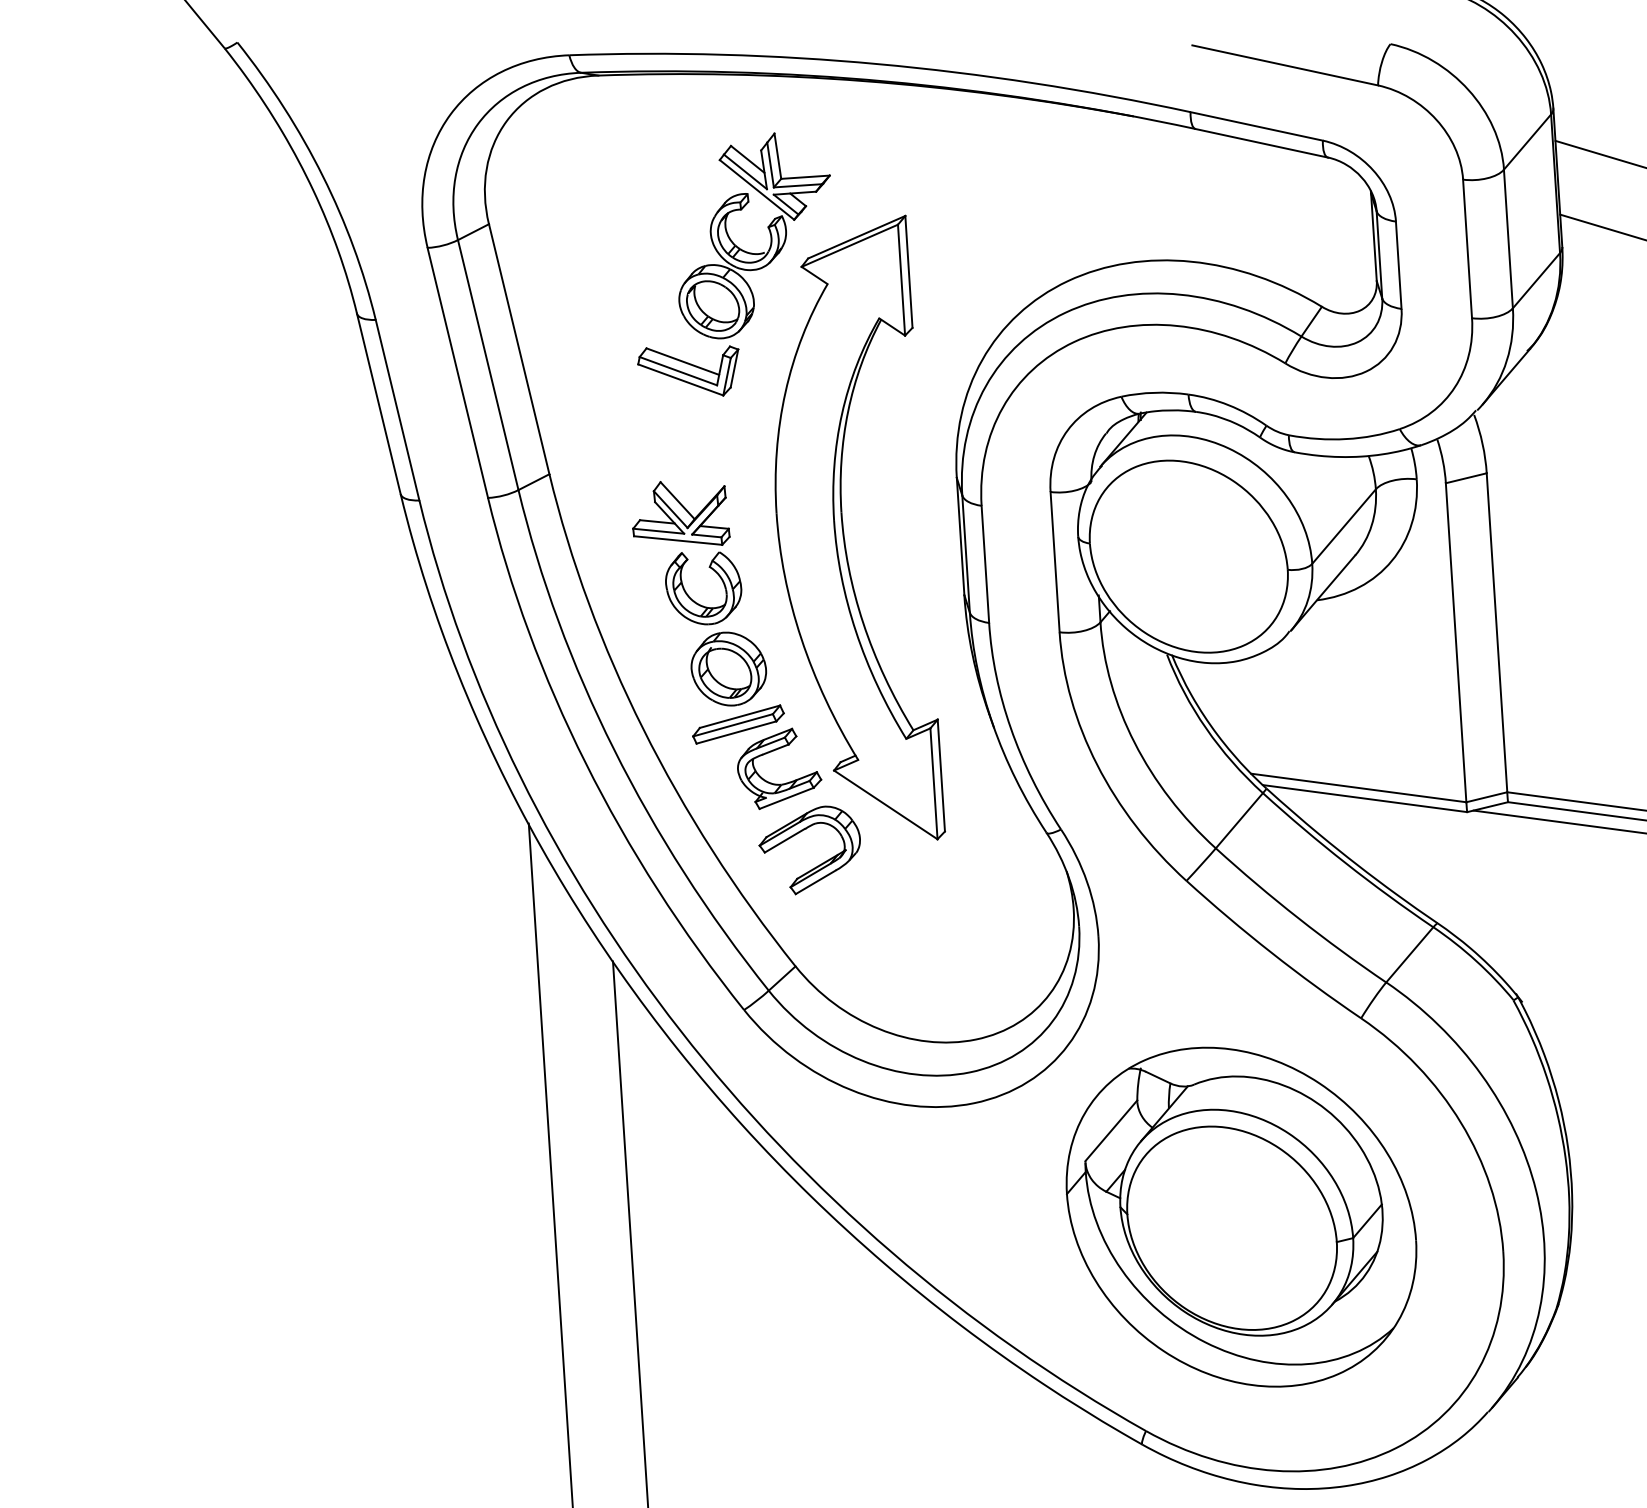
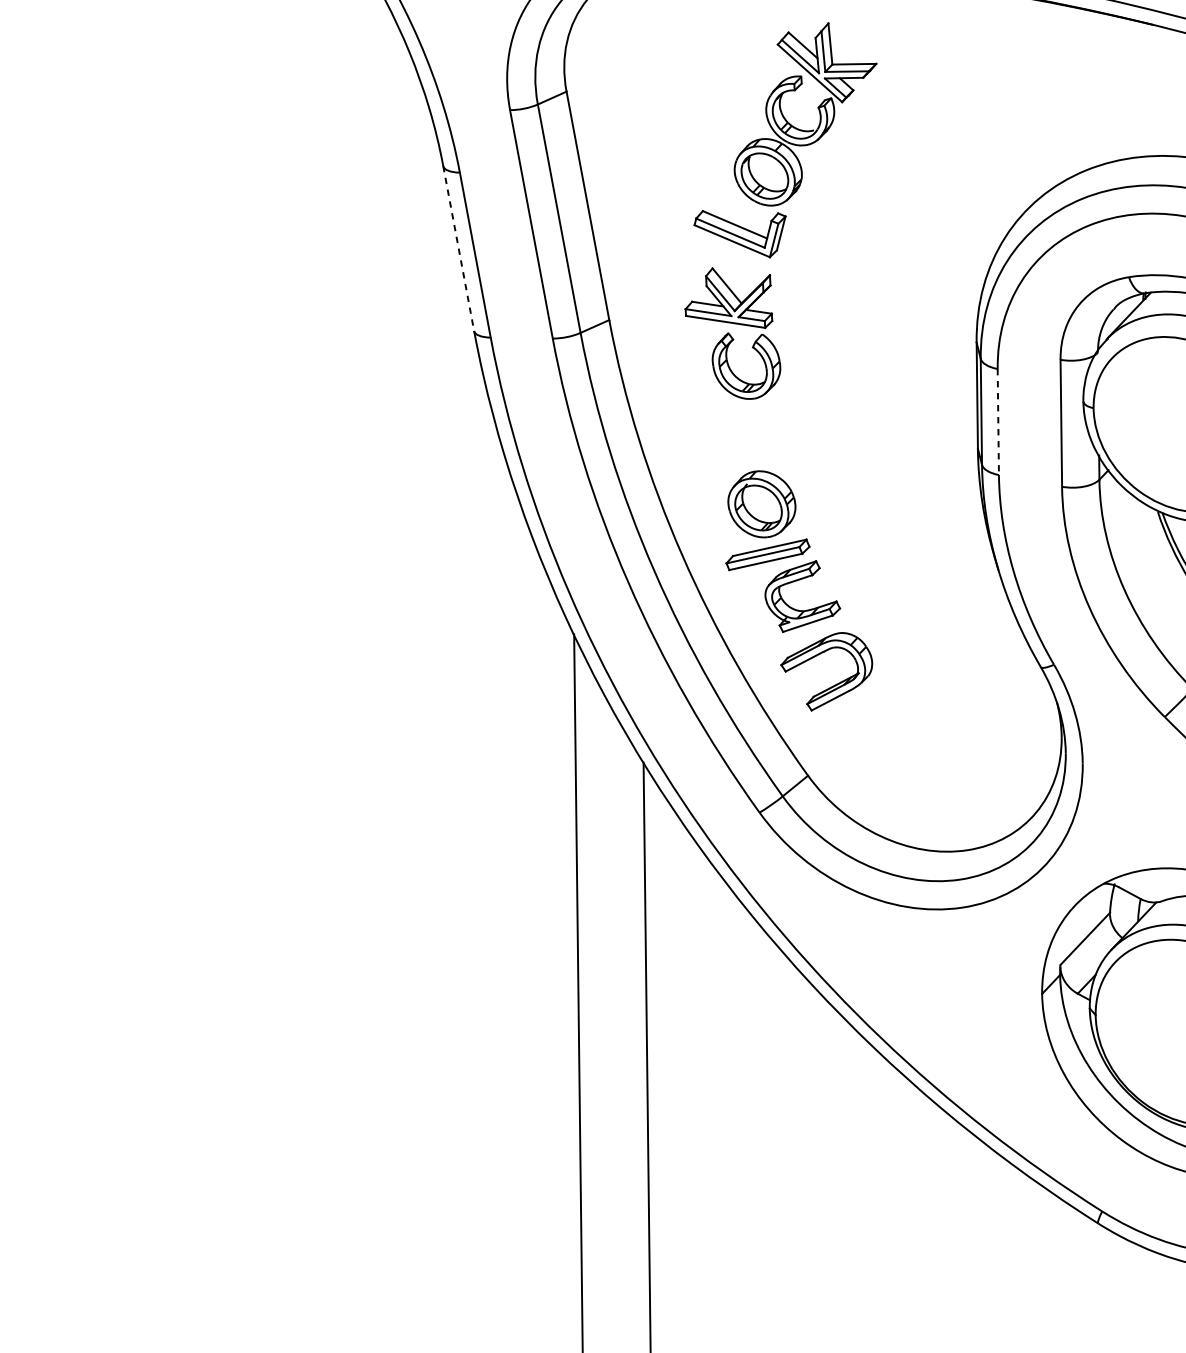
line: (378, 403) -> (458, 248), solid -> dashed
part: (844, 532) -> (872, 386), removed
part: (687, 553) -> (733, 334), moved
line: (985, 564) -> (998, 422), solid -> dashed

